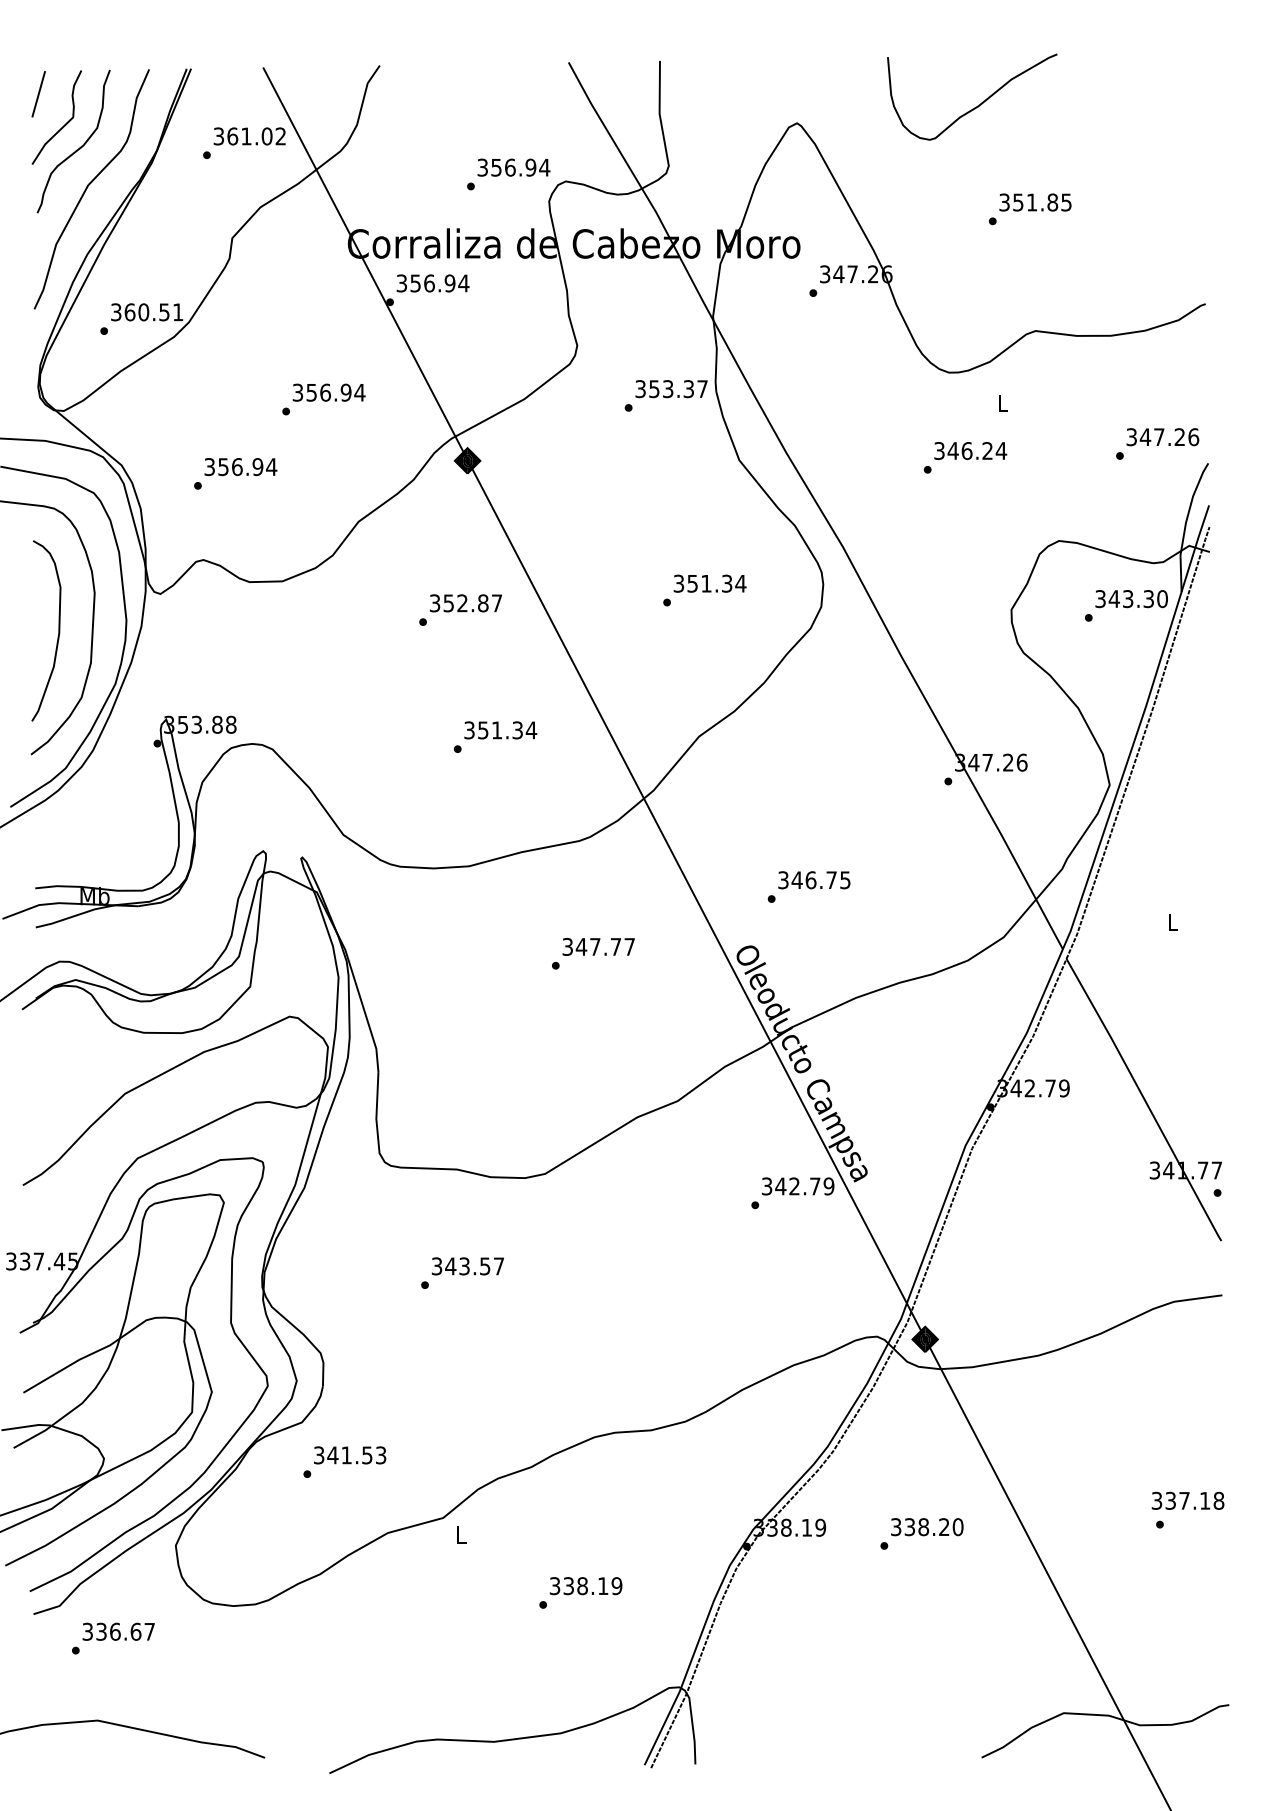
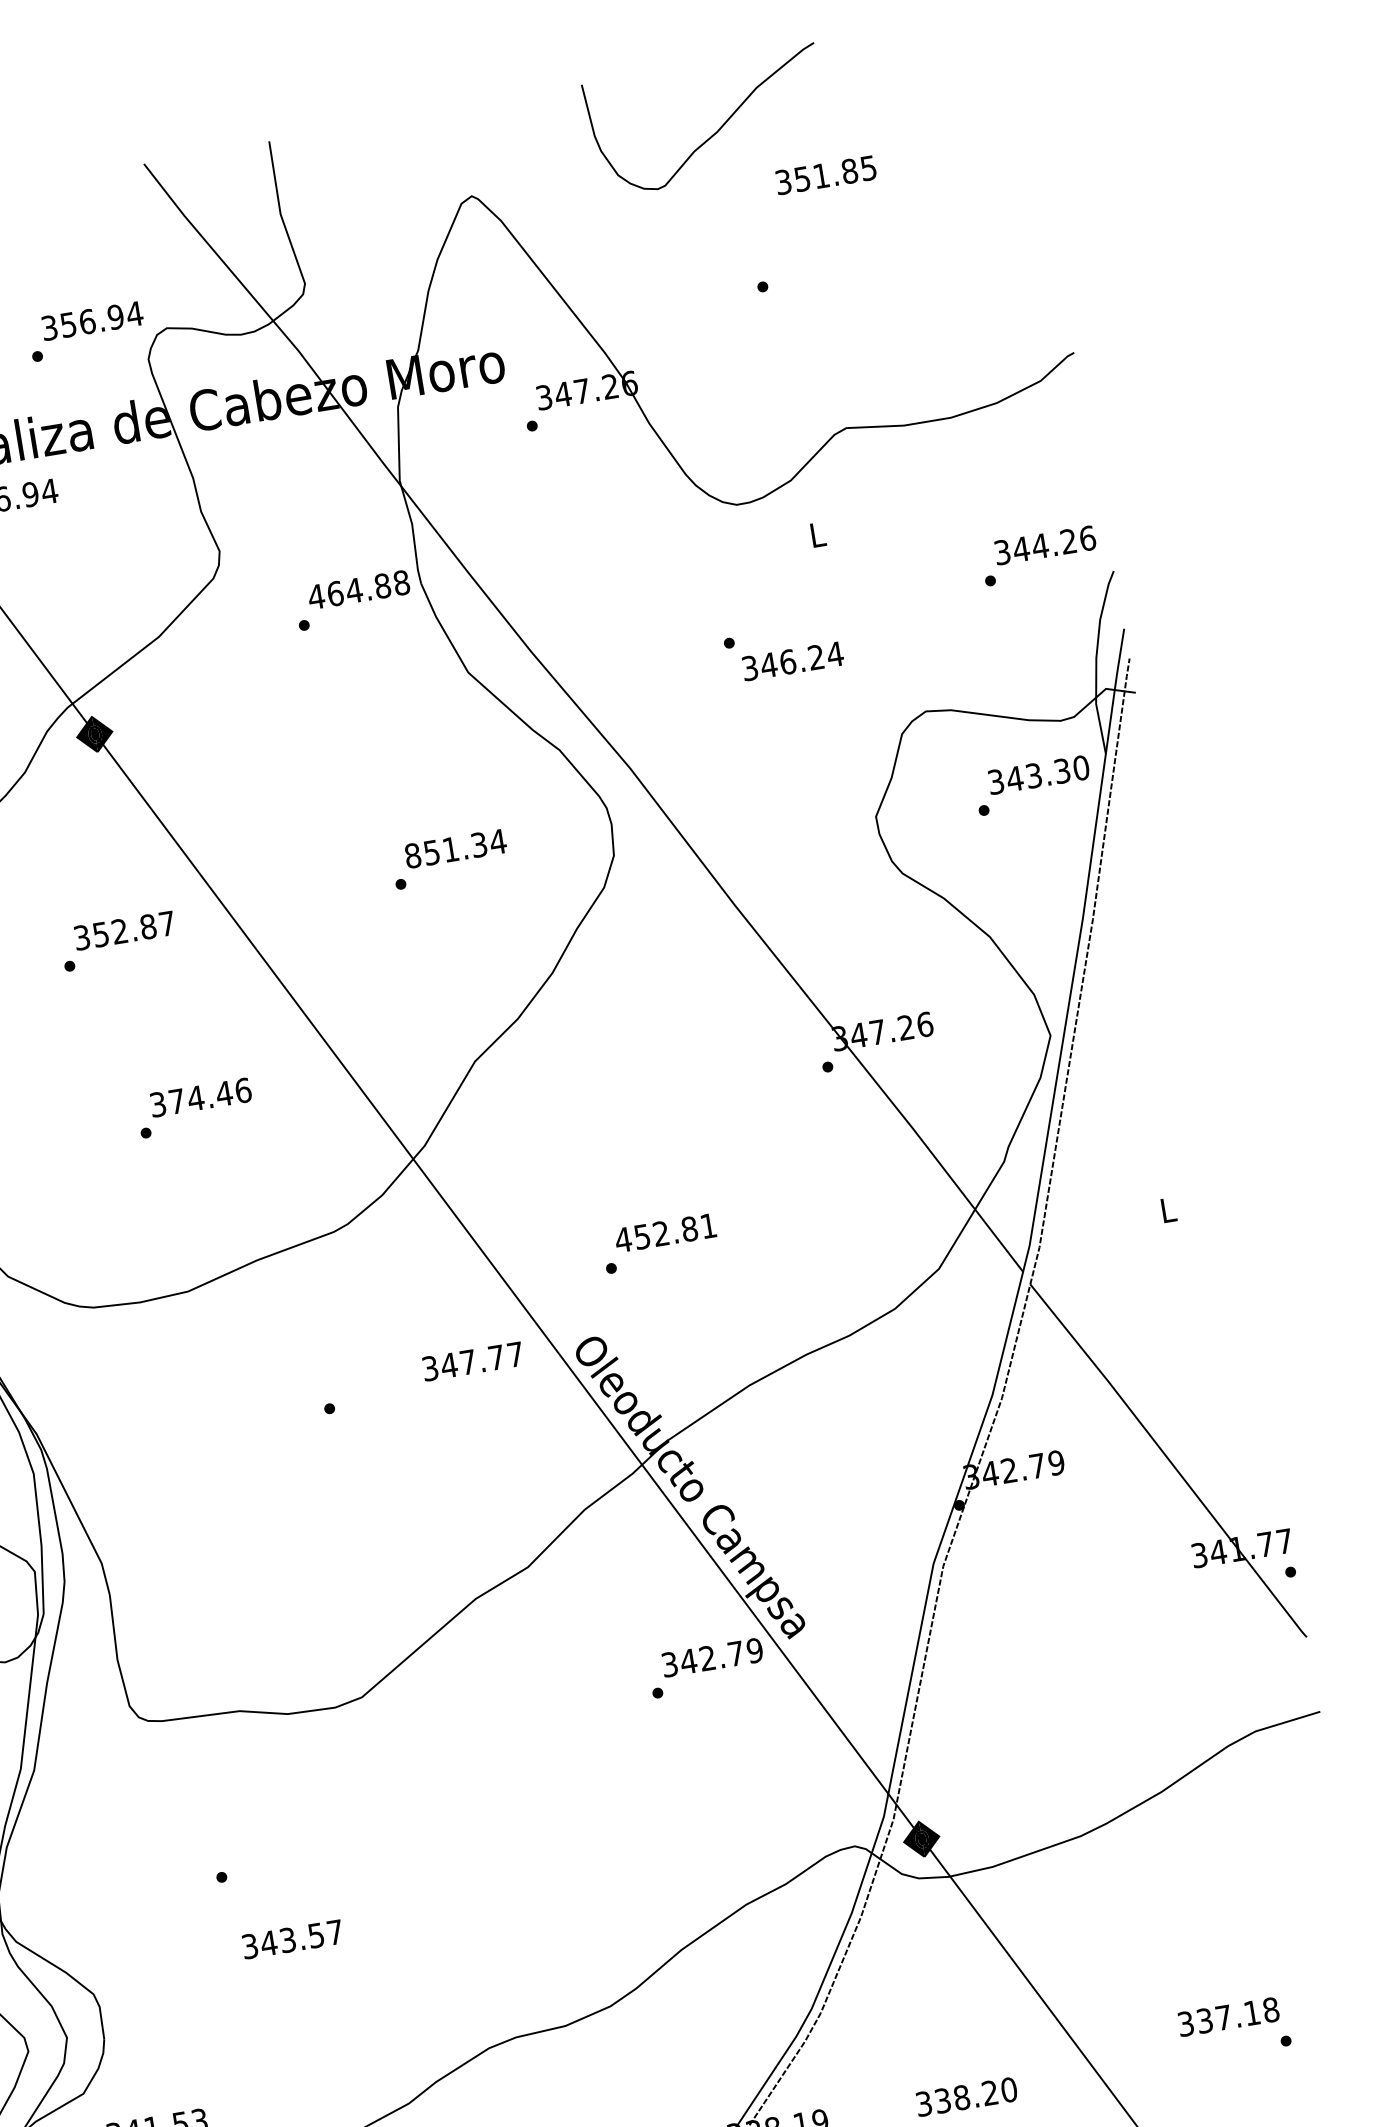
text: (1035, 202) -> (826, 175), moved
text: (670, 389) -> (357, 590), 353.37 -> 464.88
text: (1158, 436) -> (1039, 545), 347.26 -> 344.26
text: (970, 450) -> (792, 660), moved
text: (678, 583) -> (412, 855), 351.34 -> 851.34
text: (507, 730) -> (210, 1096), 351.34 -> 374.46
text: (813, 880) -> (664, 1233), 346.75 -> 452.81
text: (598, 946) -> (472, 1361), moved
text: (467, 1266) -> (291, 1939), moved
text: (1187, 1500) -> (1227, 2016), moved

